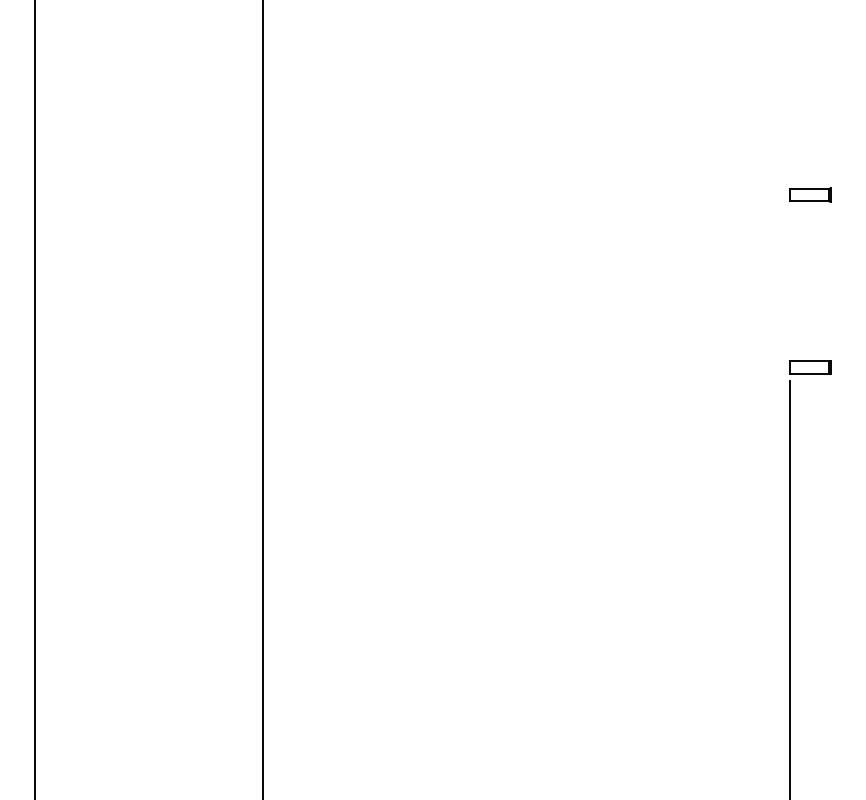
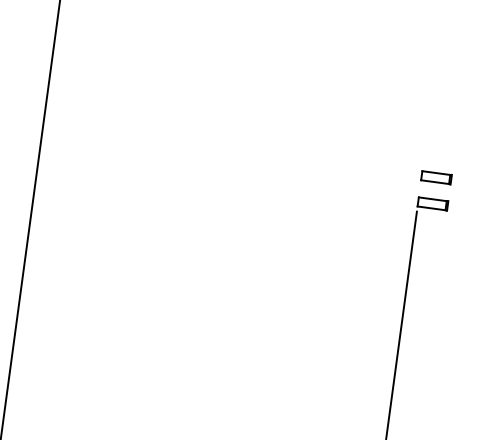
part: (810, 194) -> (436, 177), moved

